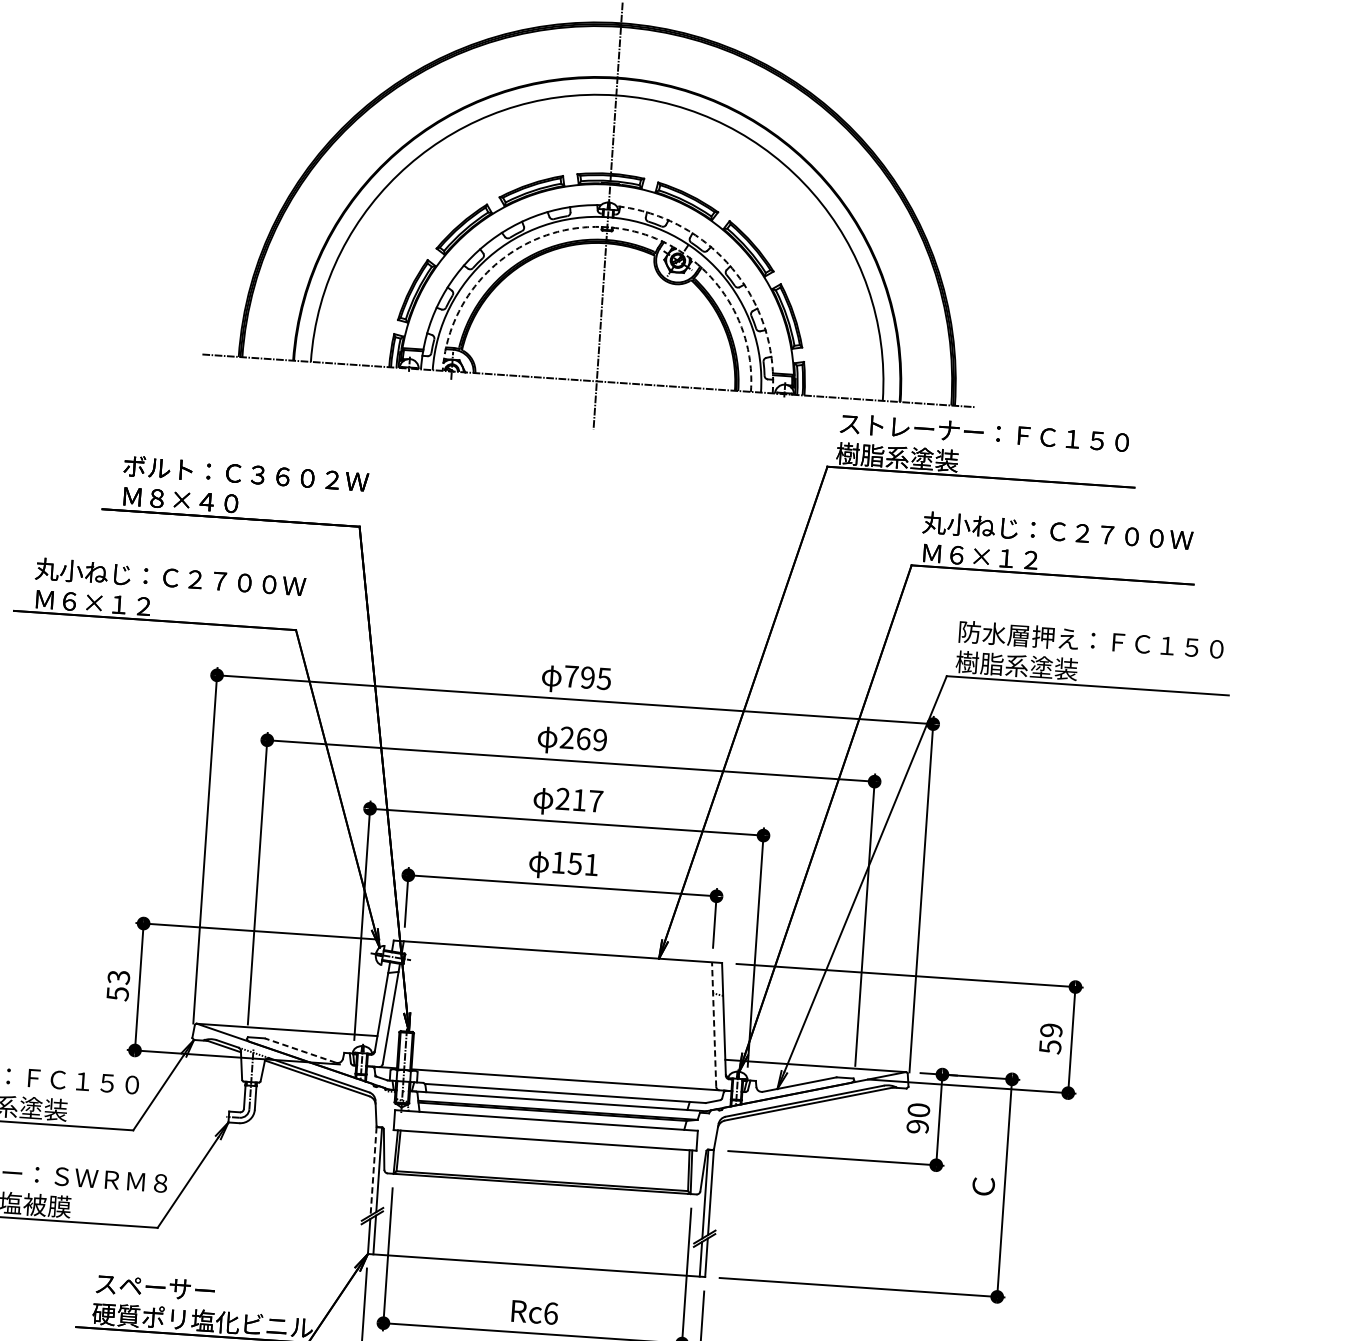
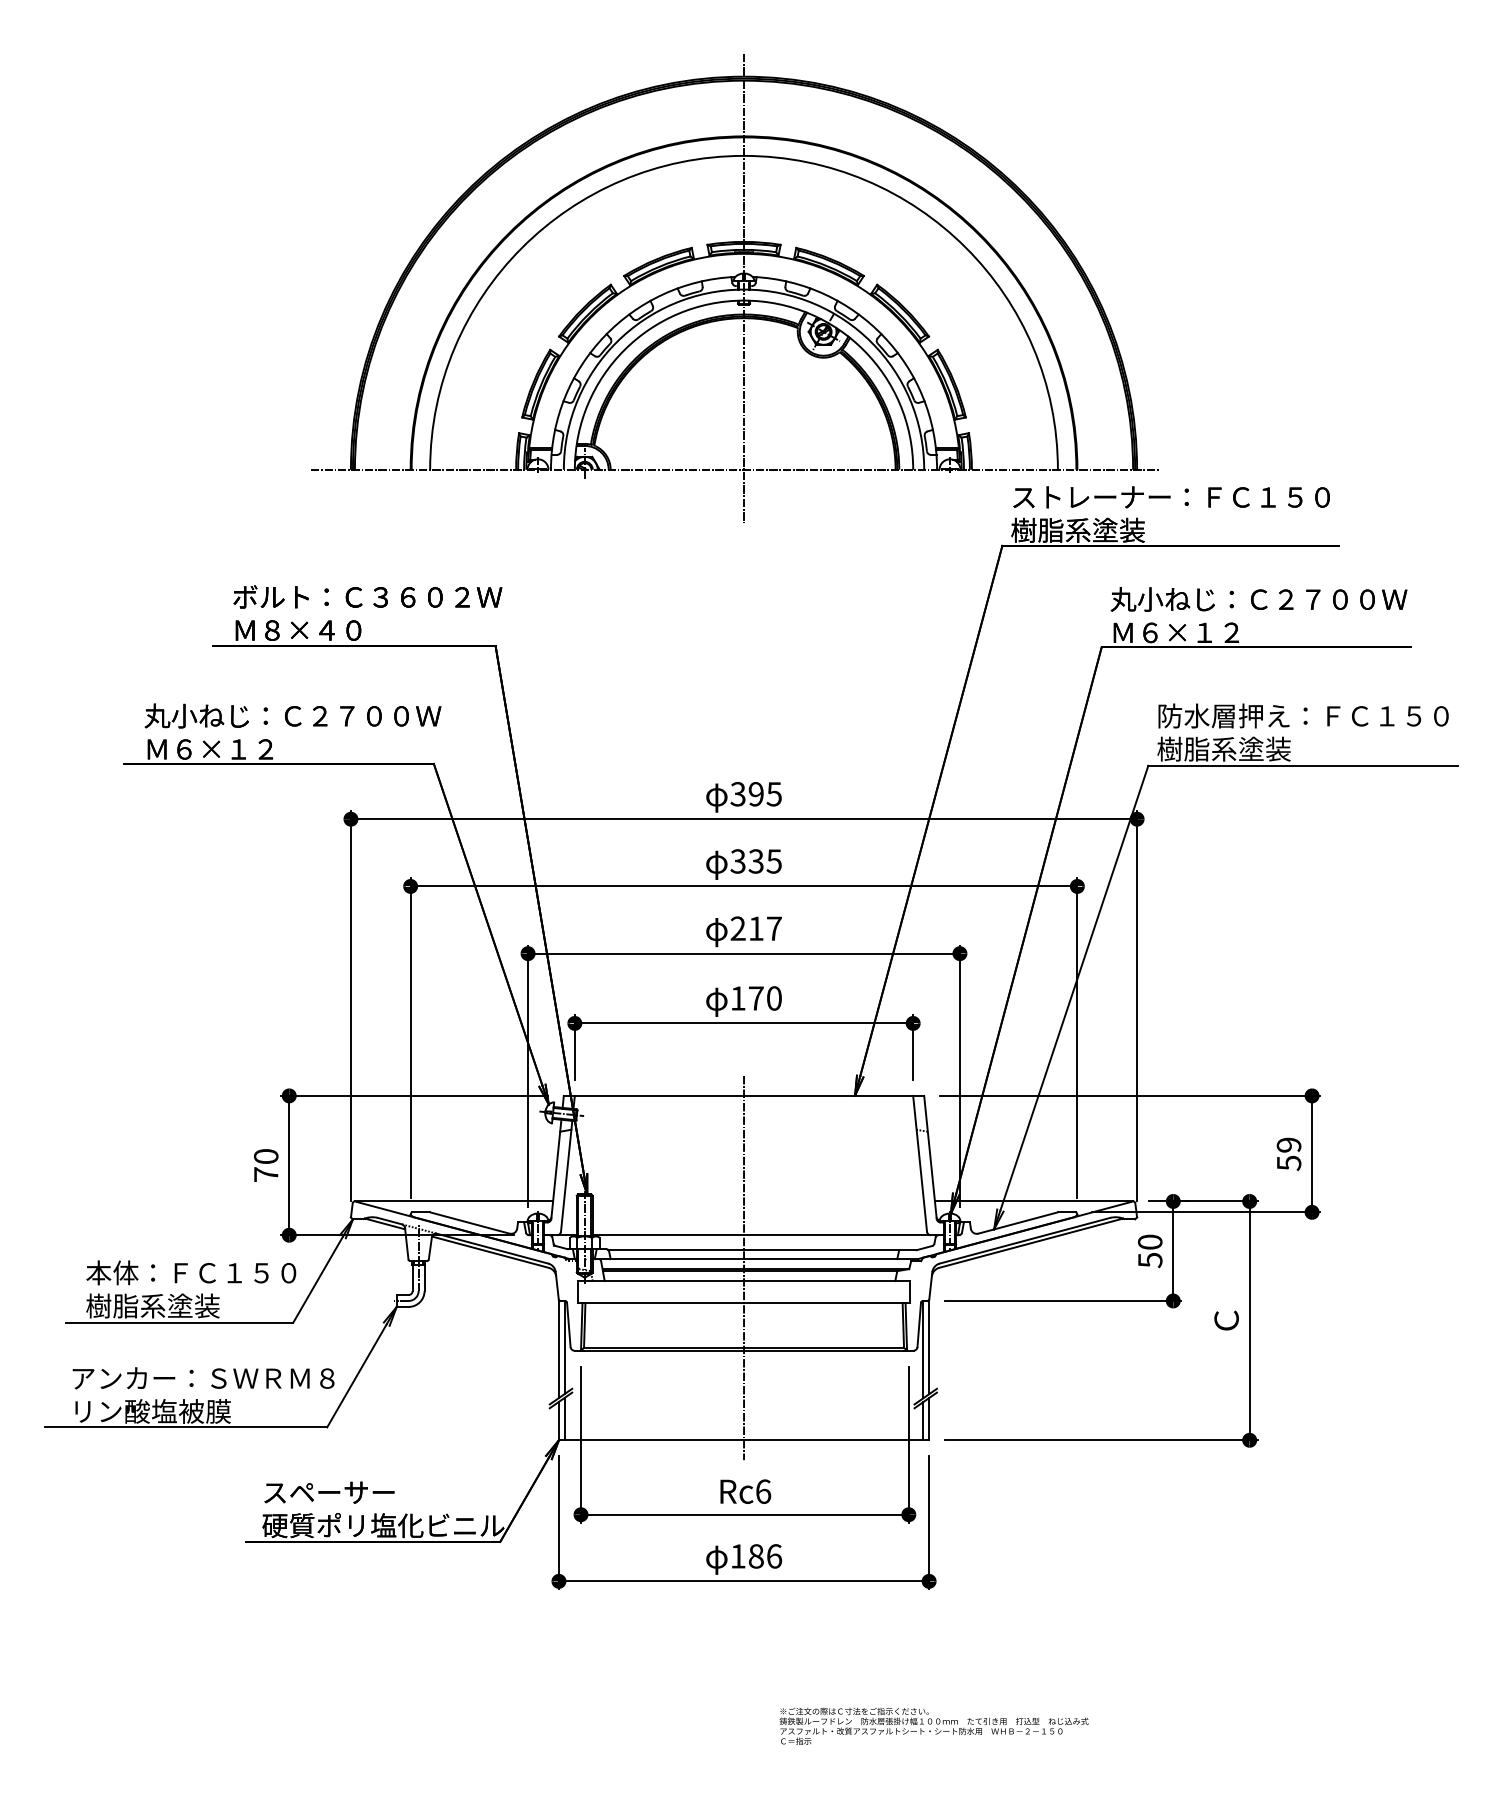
arc: (607, 227) -> (744, 300), dashed -> solid
arc: (732, 268) -> (883, 336), dashed -> solid
text: (570, 676) -> (737, 794), 795 -> 395
text: (582, 738) -> (755, 861), 269 -> 335
text: (582, 864) -> (764, 998), 151 -> 170
text: (118, 985) -> (266, 1165), 53 -> 70
line: (714, 1024) -> (920, 1163), dashed -> solid
line: (300, 1050) -> (469, 1222), dashed -> solid
line: (547, 1109) -> (744, 1268), added
text: (918, 1126) -> (1150, 1260), 90 -> 50
line: (373, 1171) -> (558, 1349), dashed -> solid

